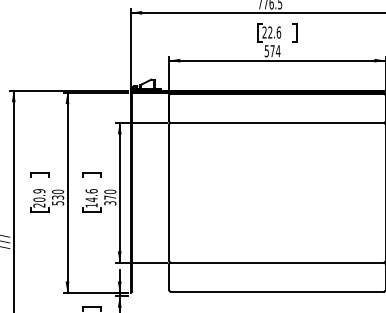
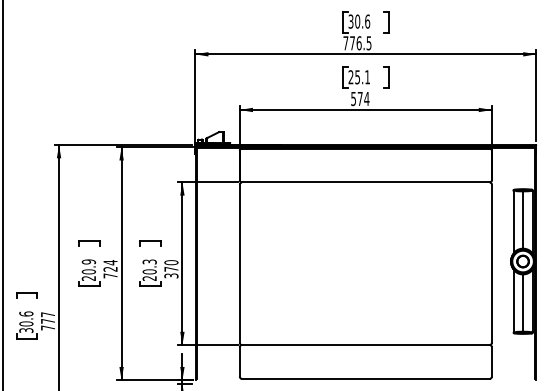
text: (274, 32) -> (362, 77), 22.6 -> 25.1
text: (57, 197) -> (110, 269), 530 -> 724
text: (91, 197) -> (149, 269), 14.6 -> 20.3

